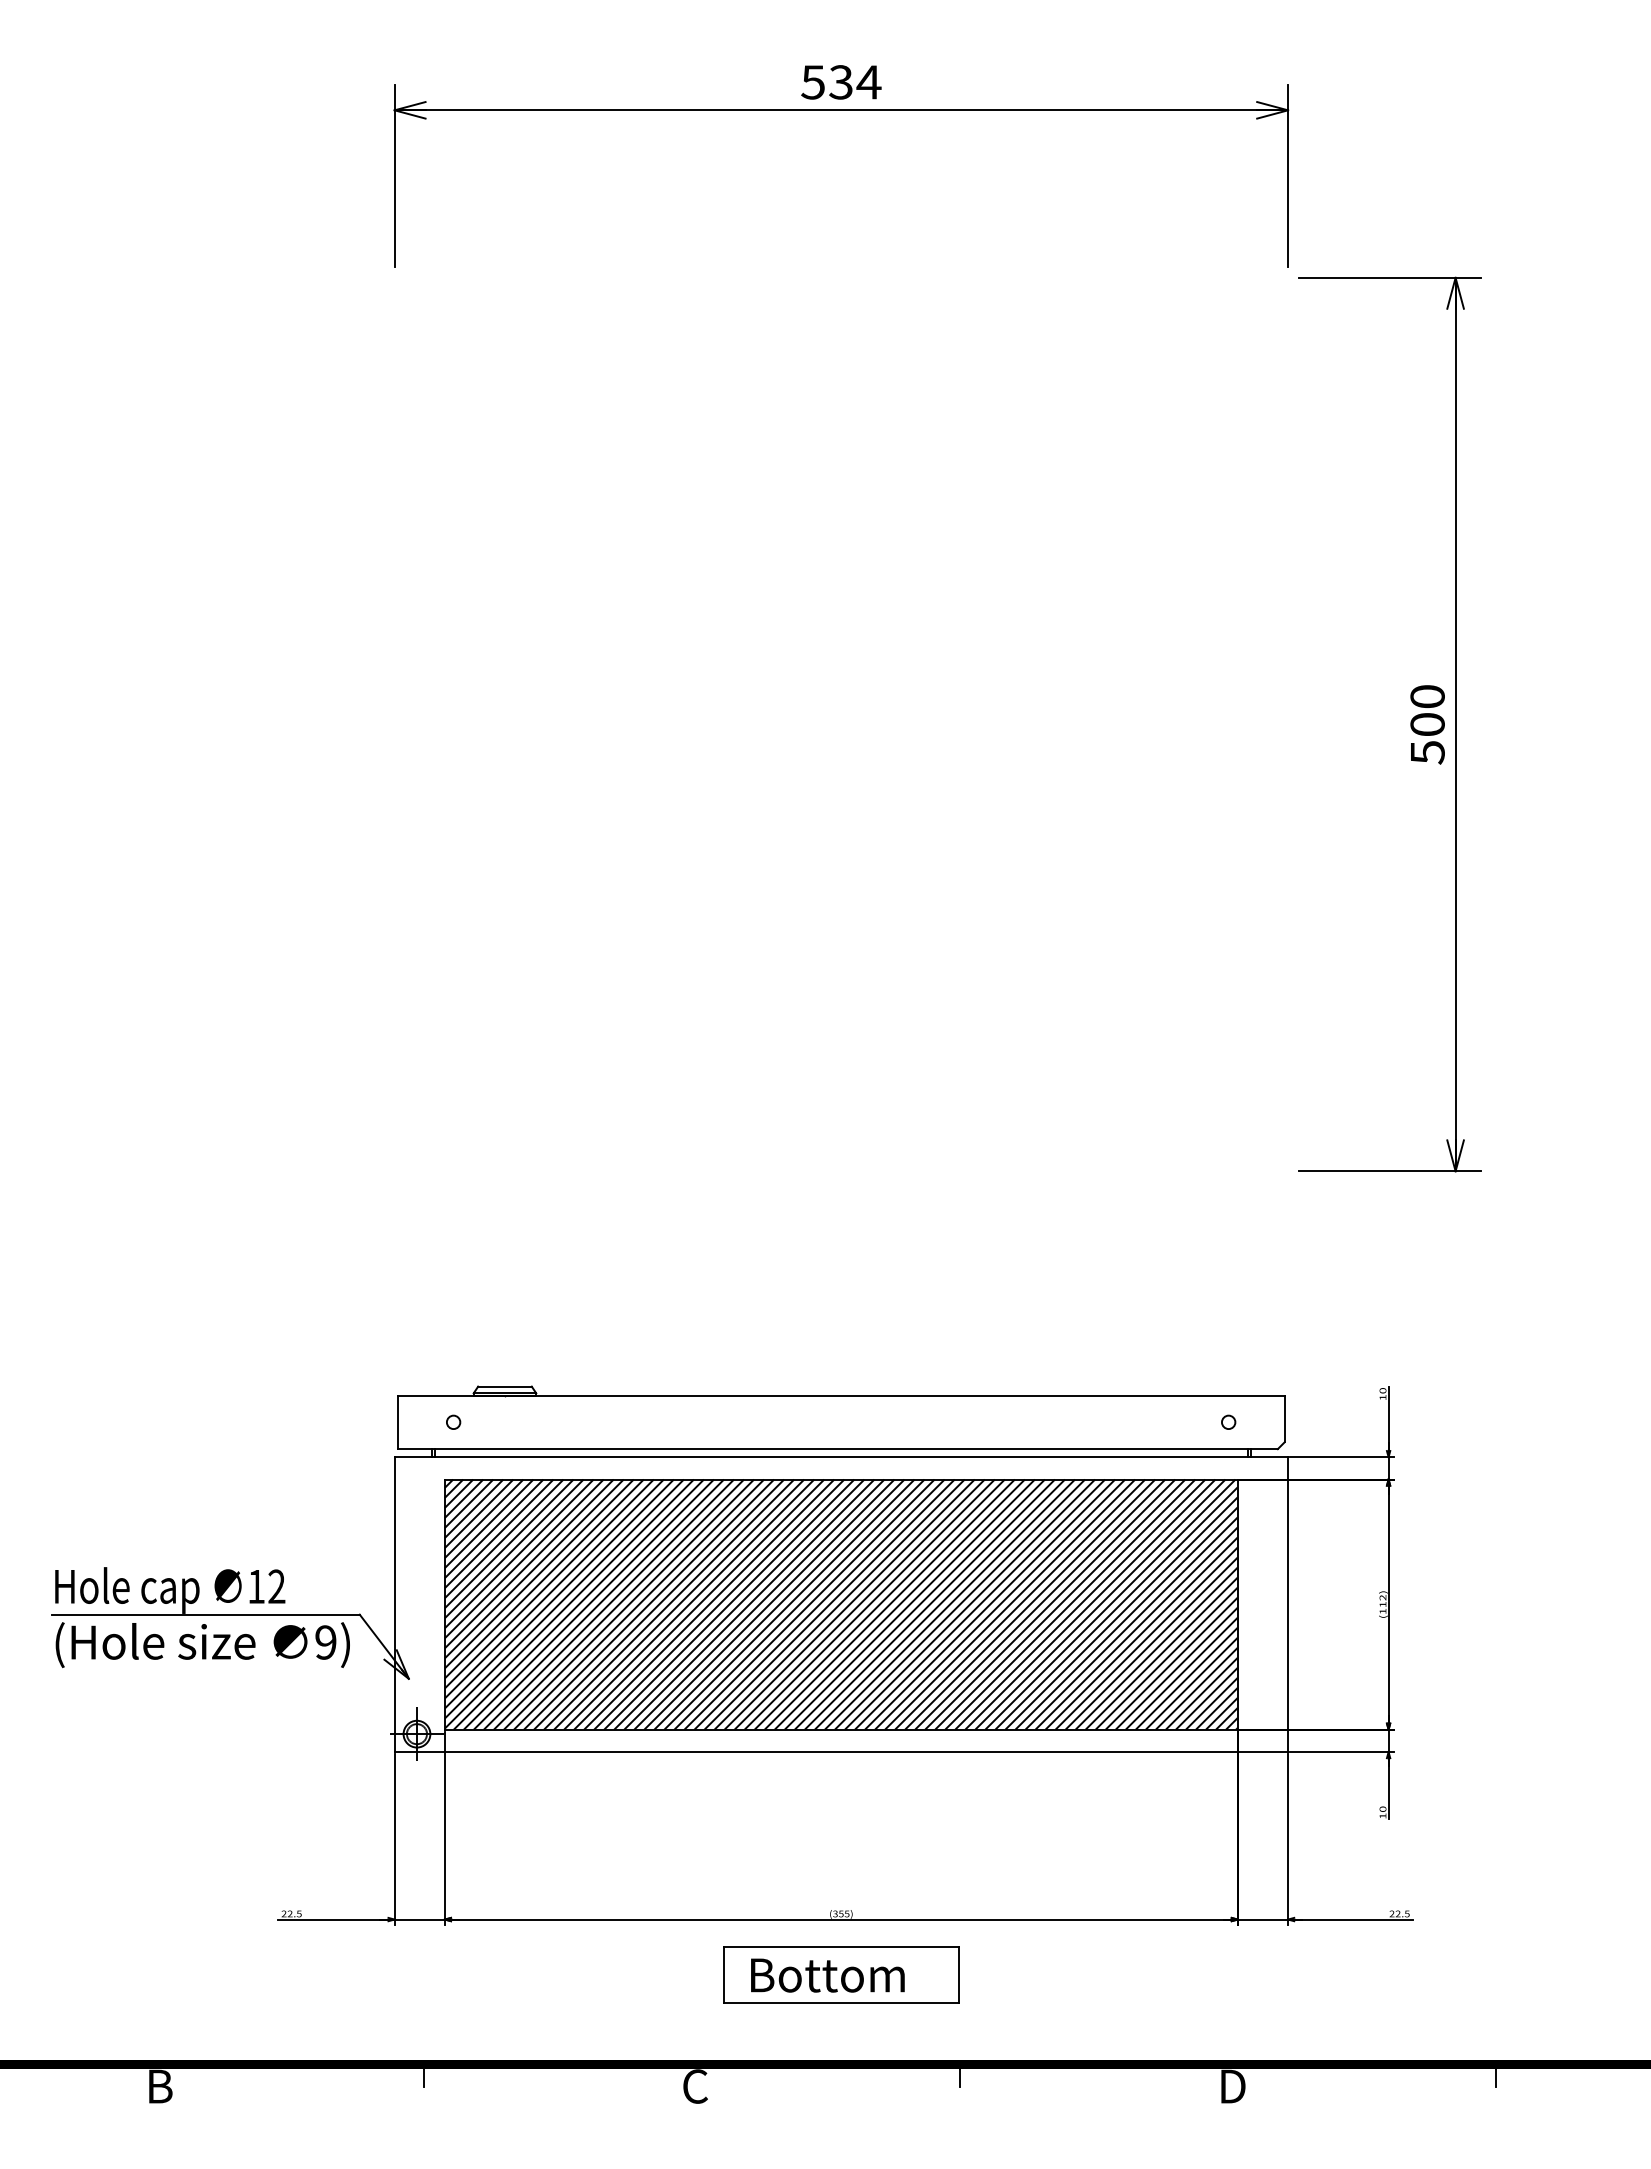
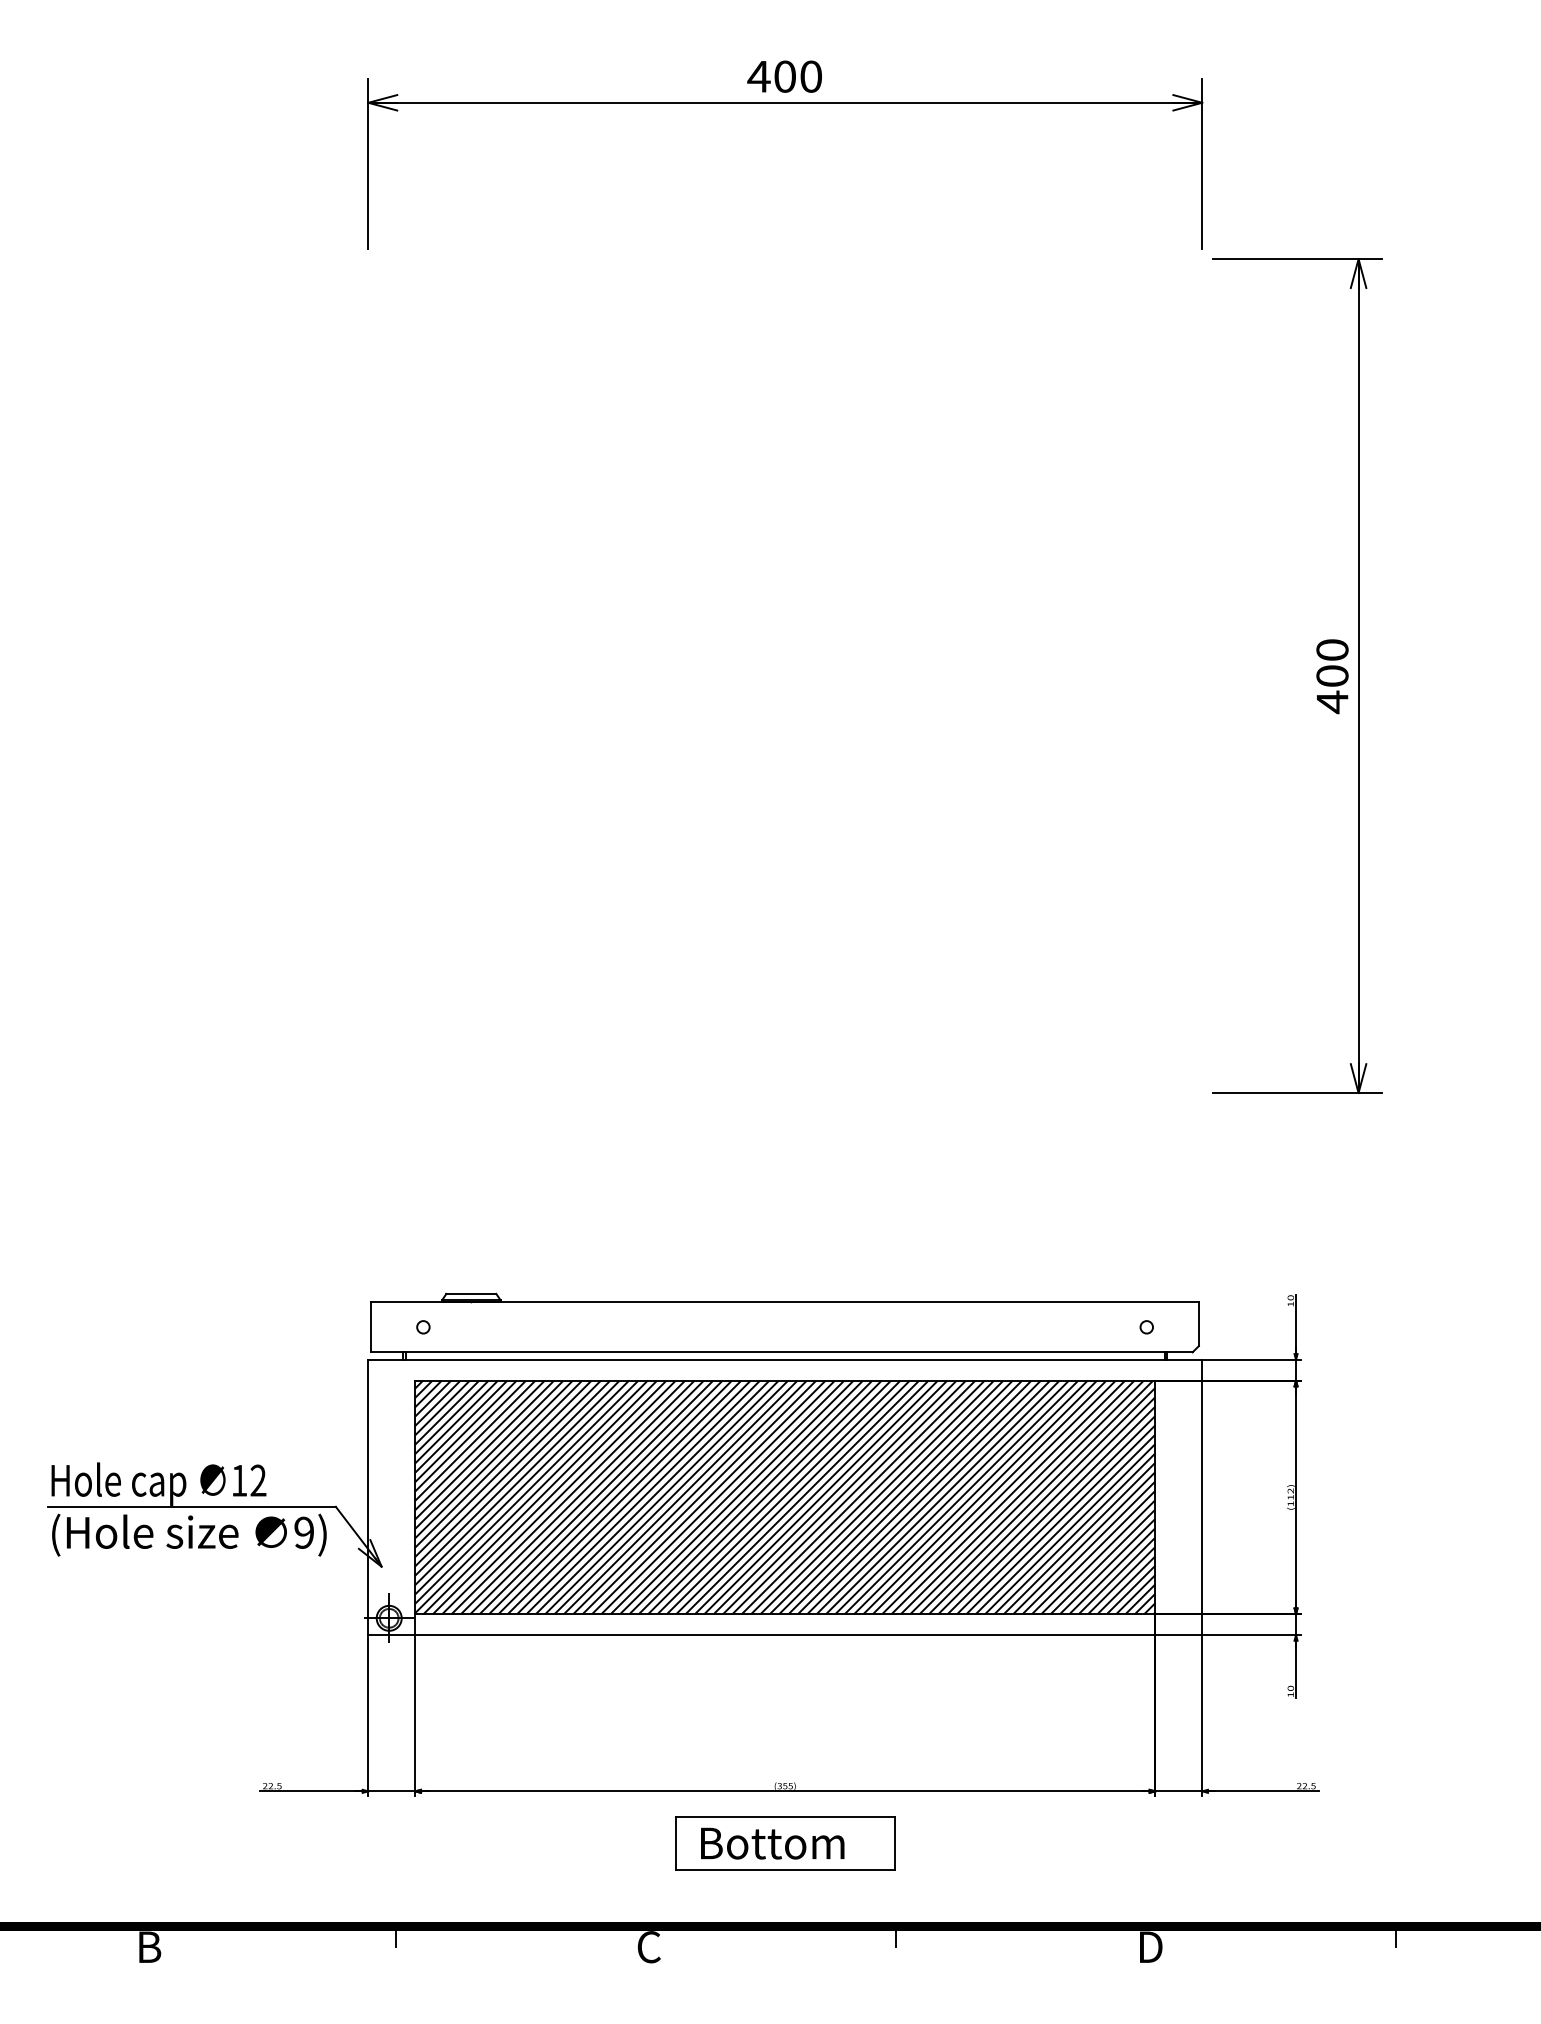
text: (840, 82) -> (784, 76), 534 -> 400
text: (1427, 752) -> (1332, 702), 500 -> 400

